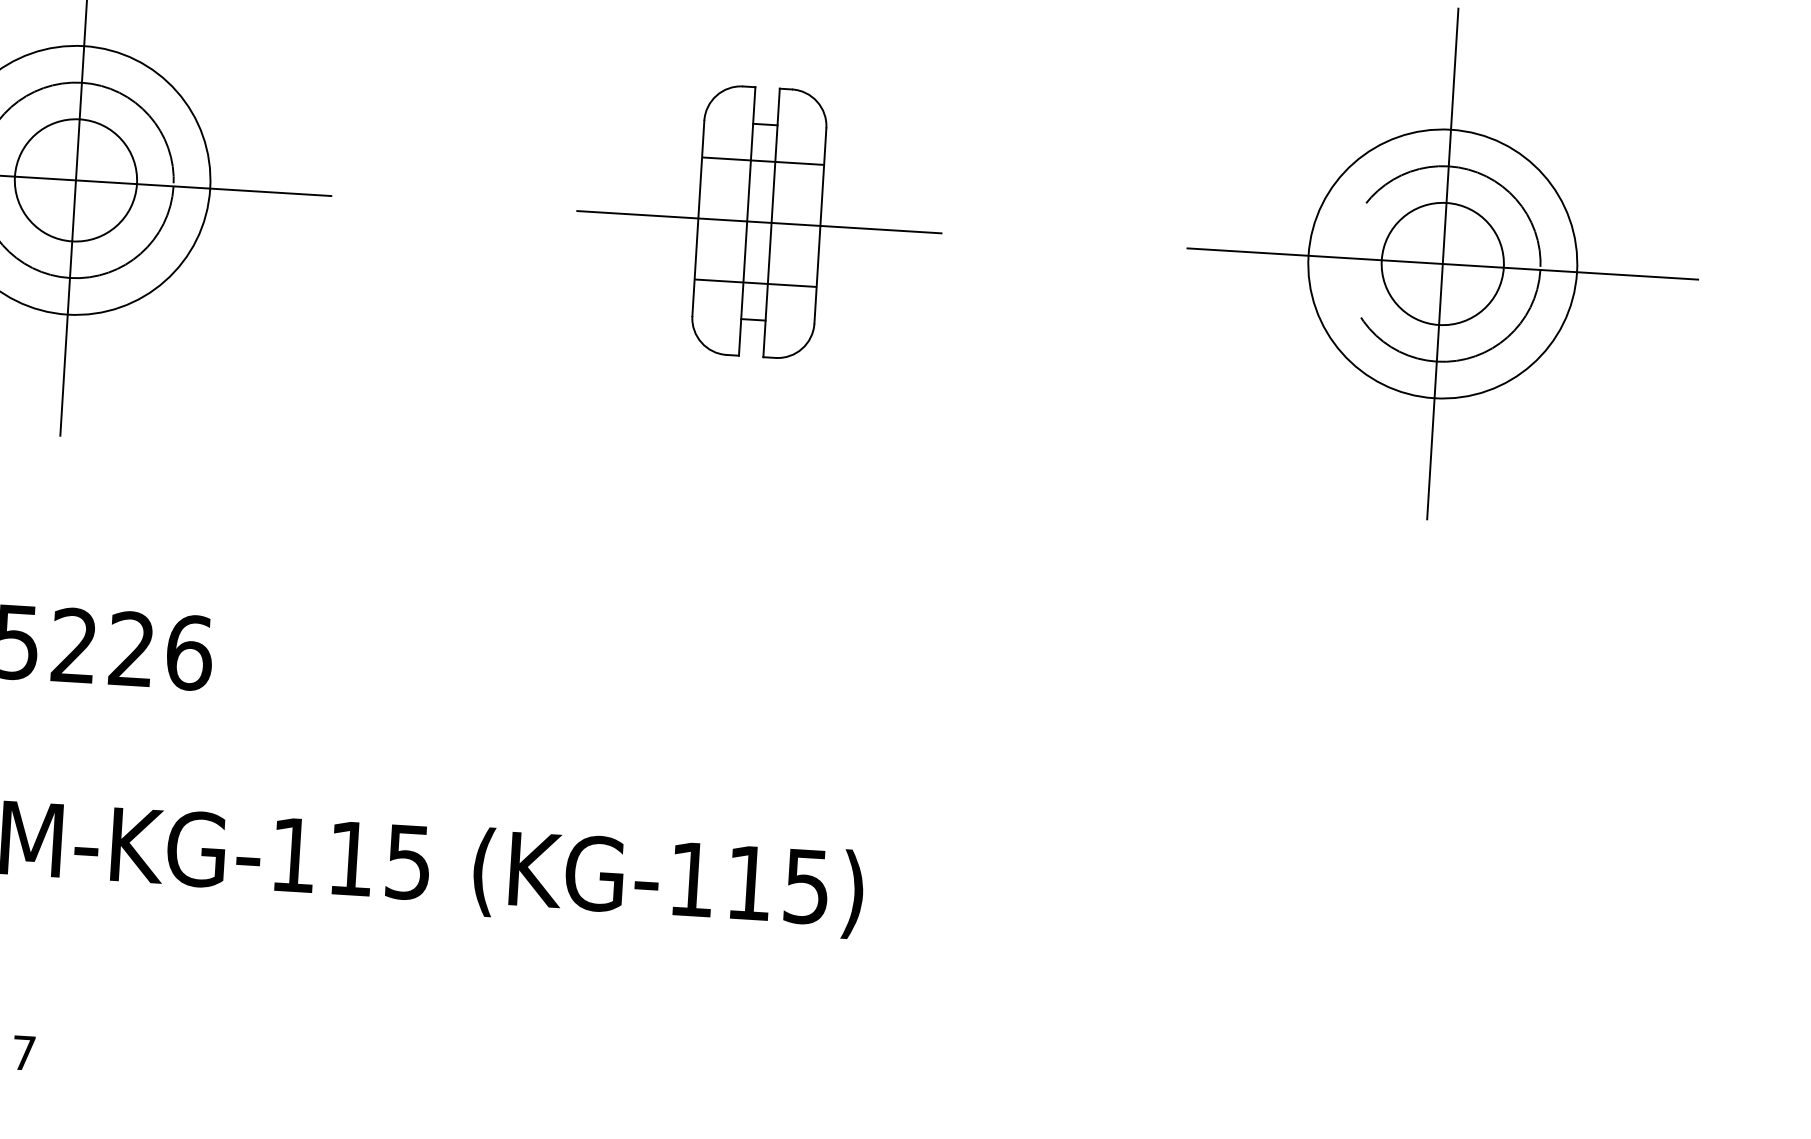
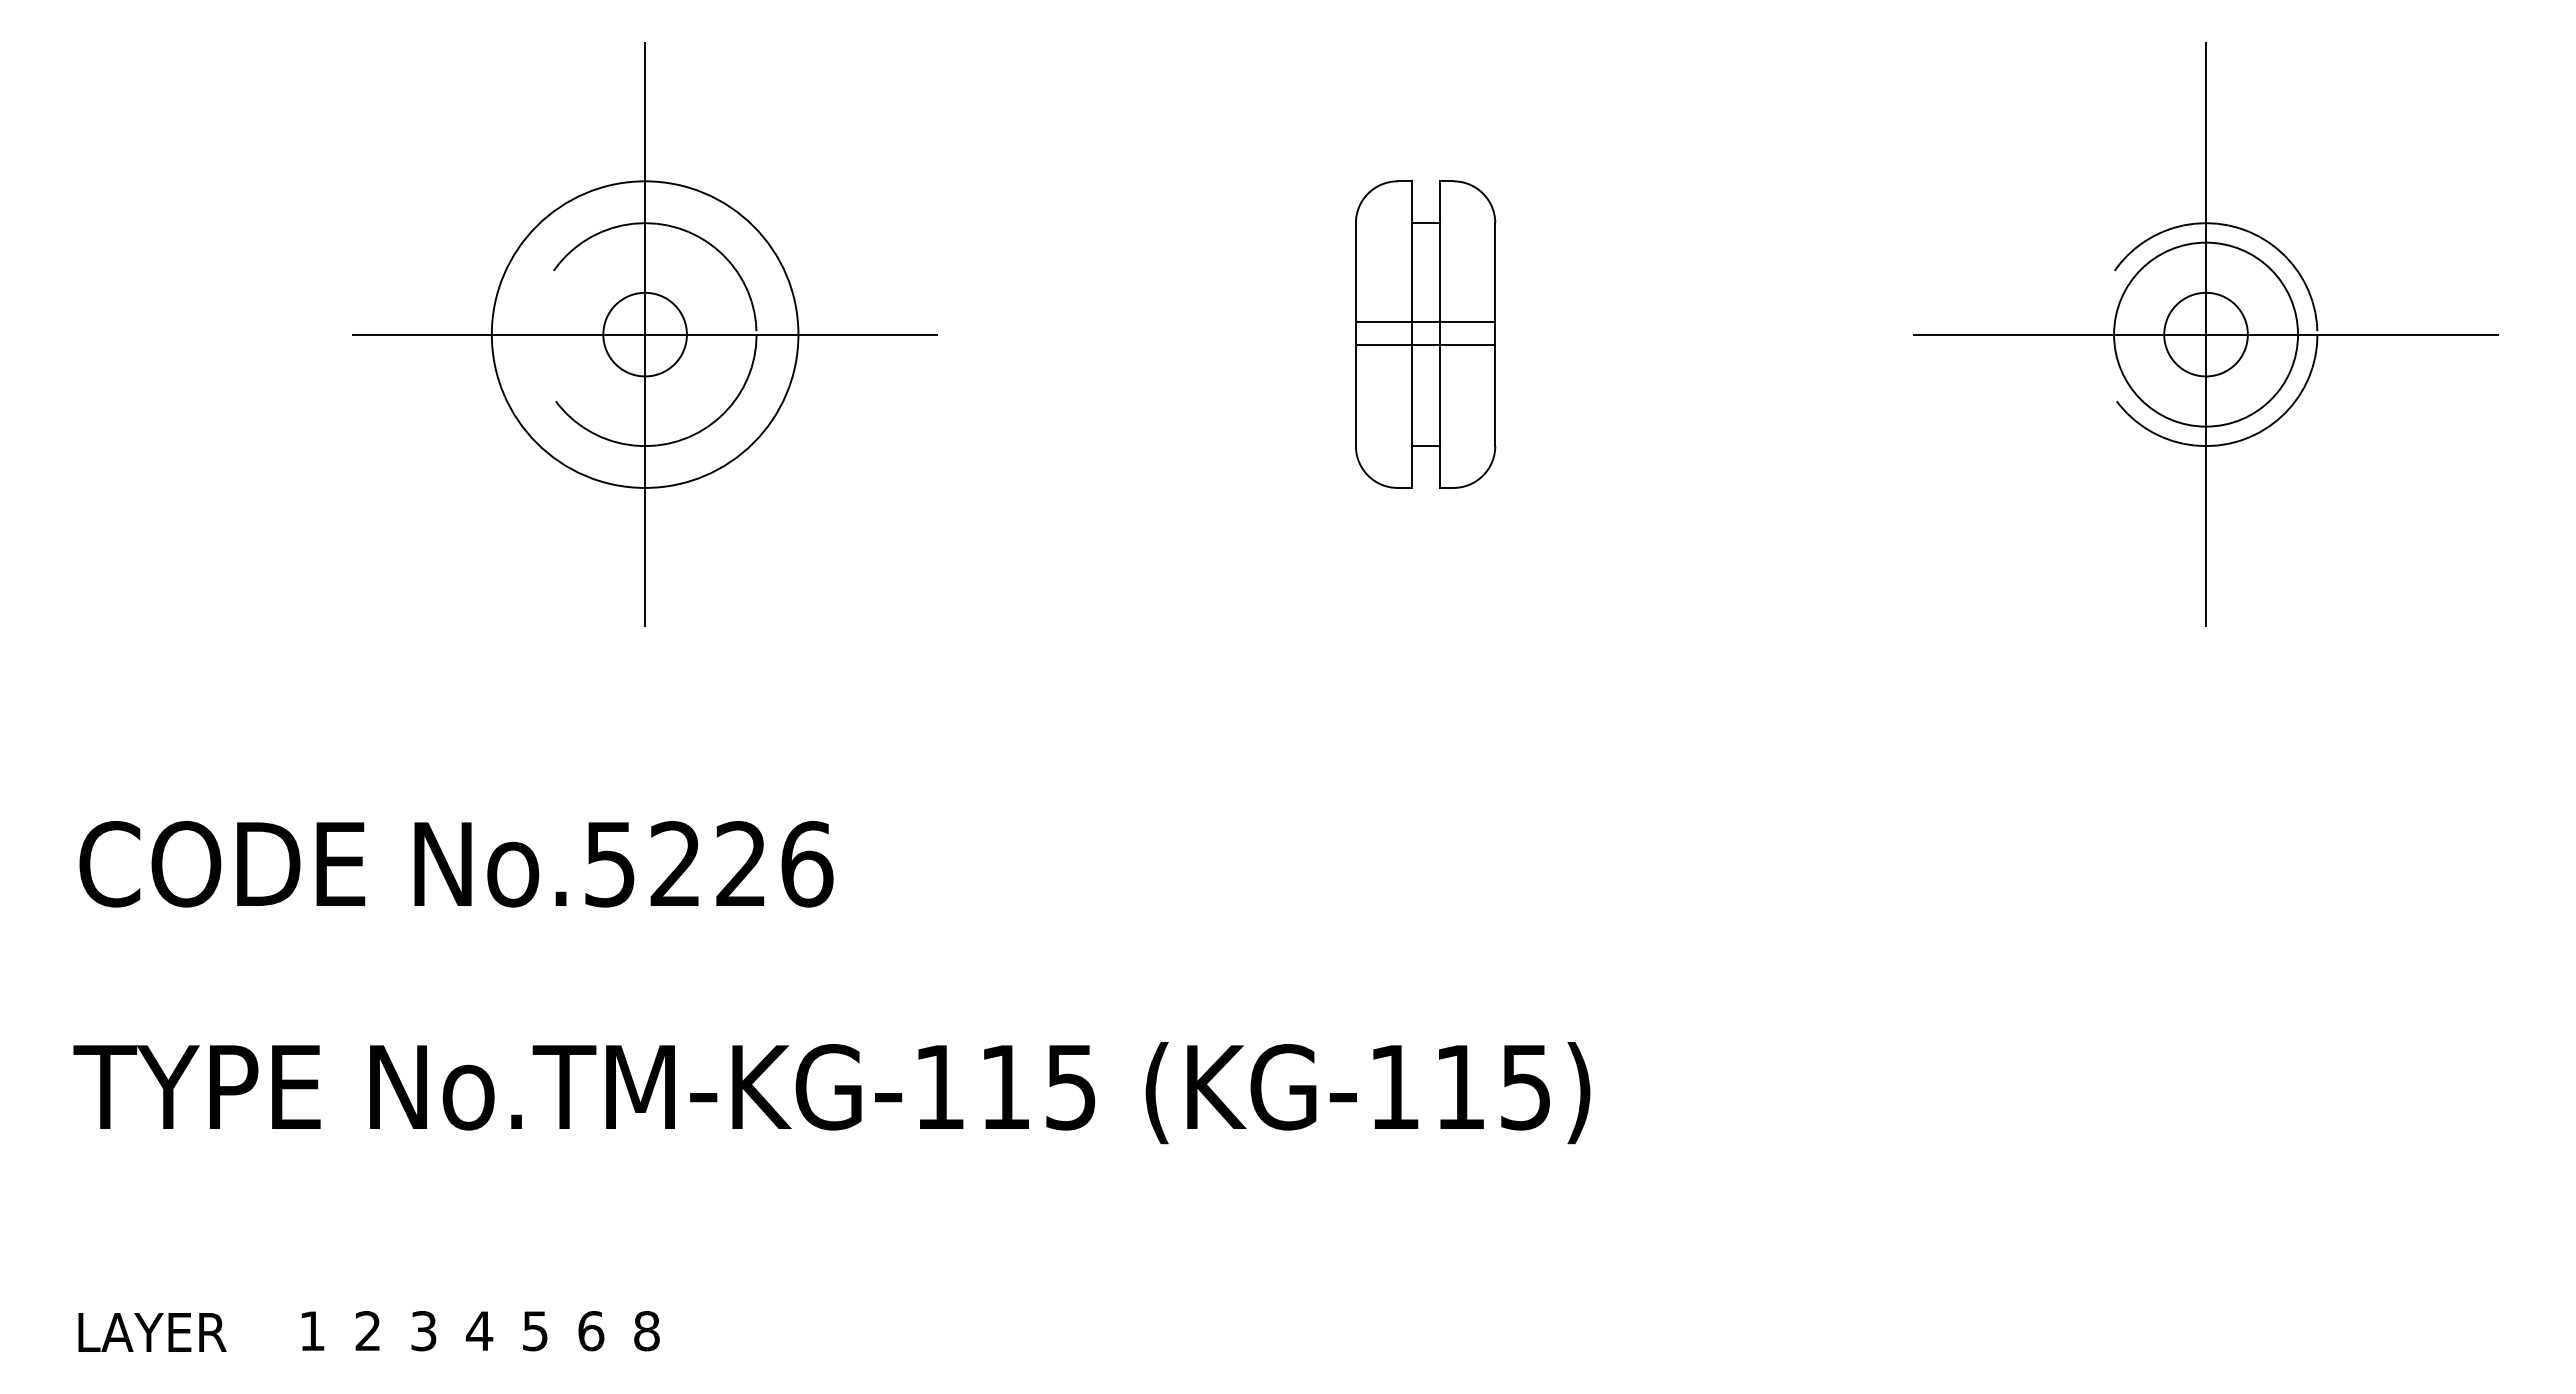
line: (763, 160) -> (1425, 321), moved
circle: (75, 180) -> (644, 334), size x0.6
line: (759, 222) -> (1425, 334), removed
circle: (1442, 263) -> (2205, 334), size x0.6
circle: (1442, 263) -> (2205, 334), size x0.6
line: (755, 283) -> (1425, 345), moved
text: (23, 1053) -> (646, 1331), 7 -> 8

